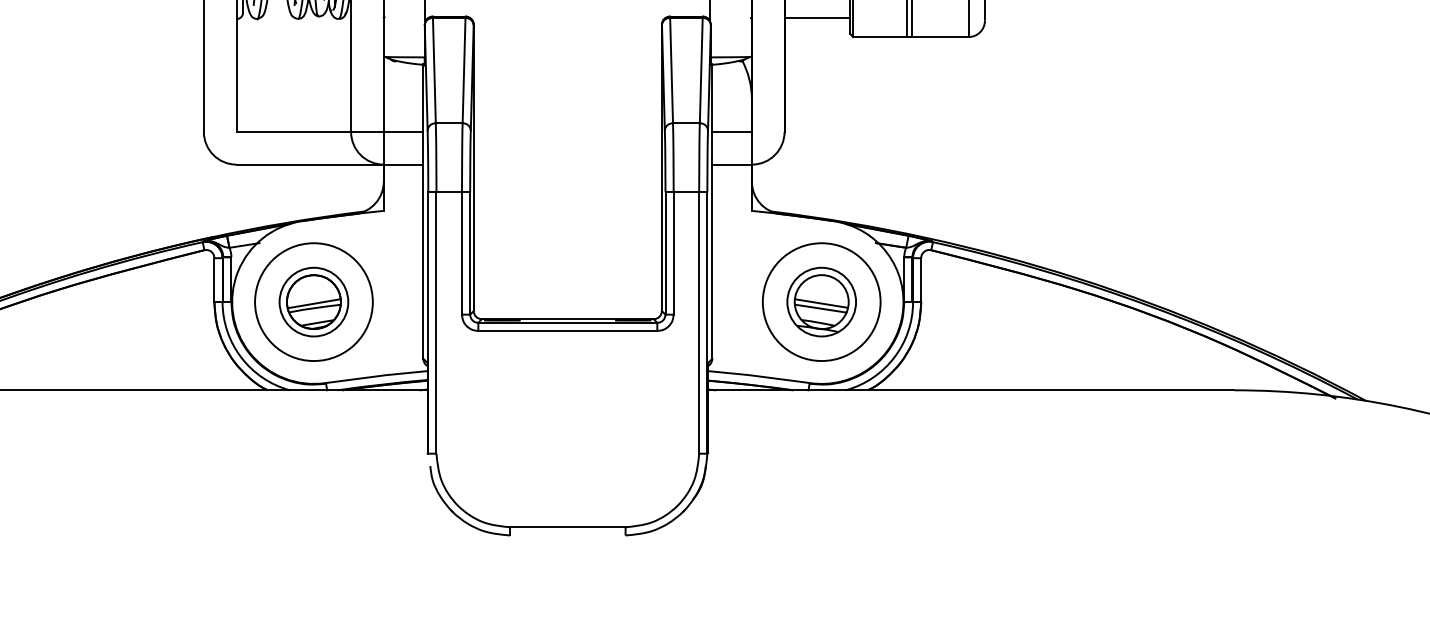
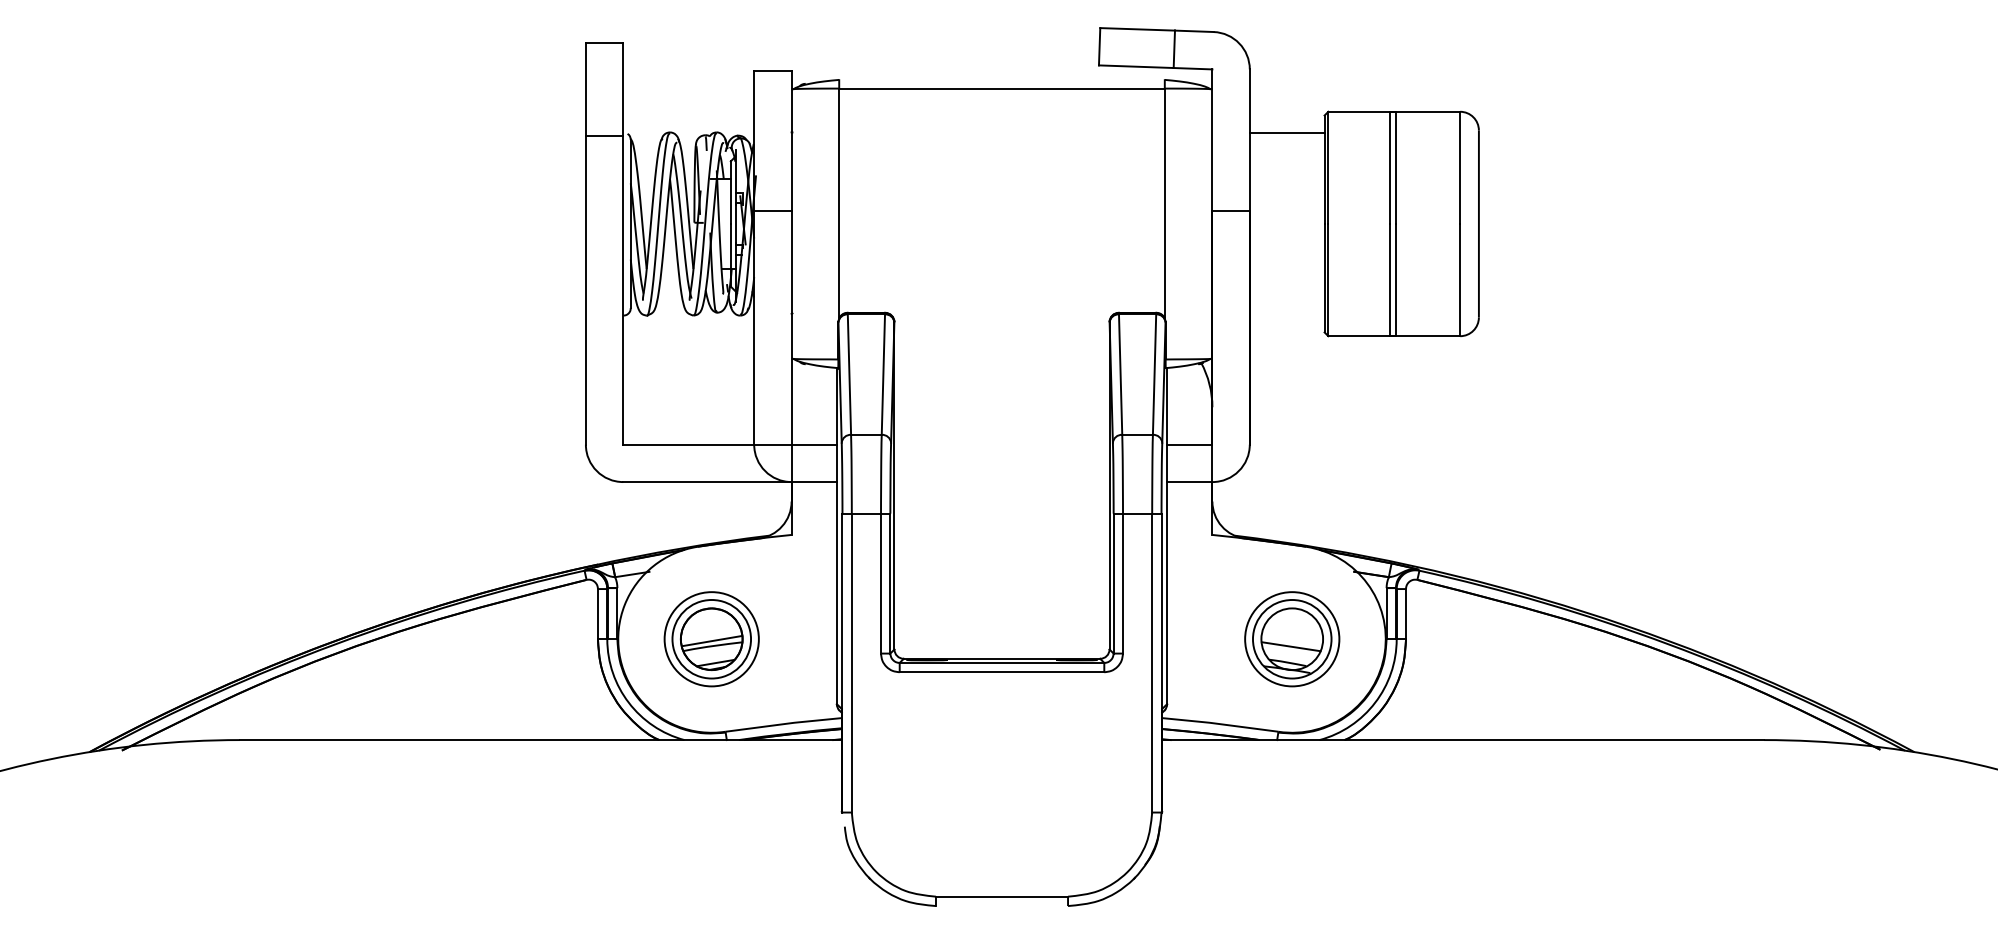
line: (816, 18) -> (1286, 314), removed
circle: (313, 301) -> (711, 638), size x0.7
circle: (821, 301) -> (1291, 638), size x0.7
line: (821, 303) -> (1291, 640), removed

